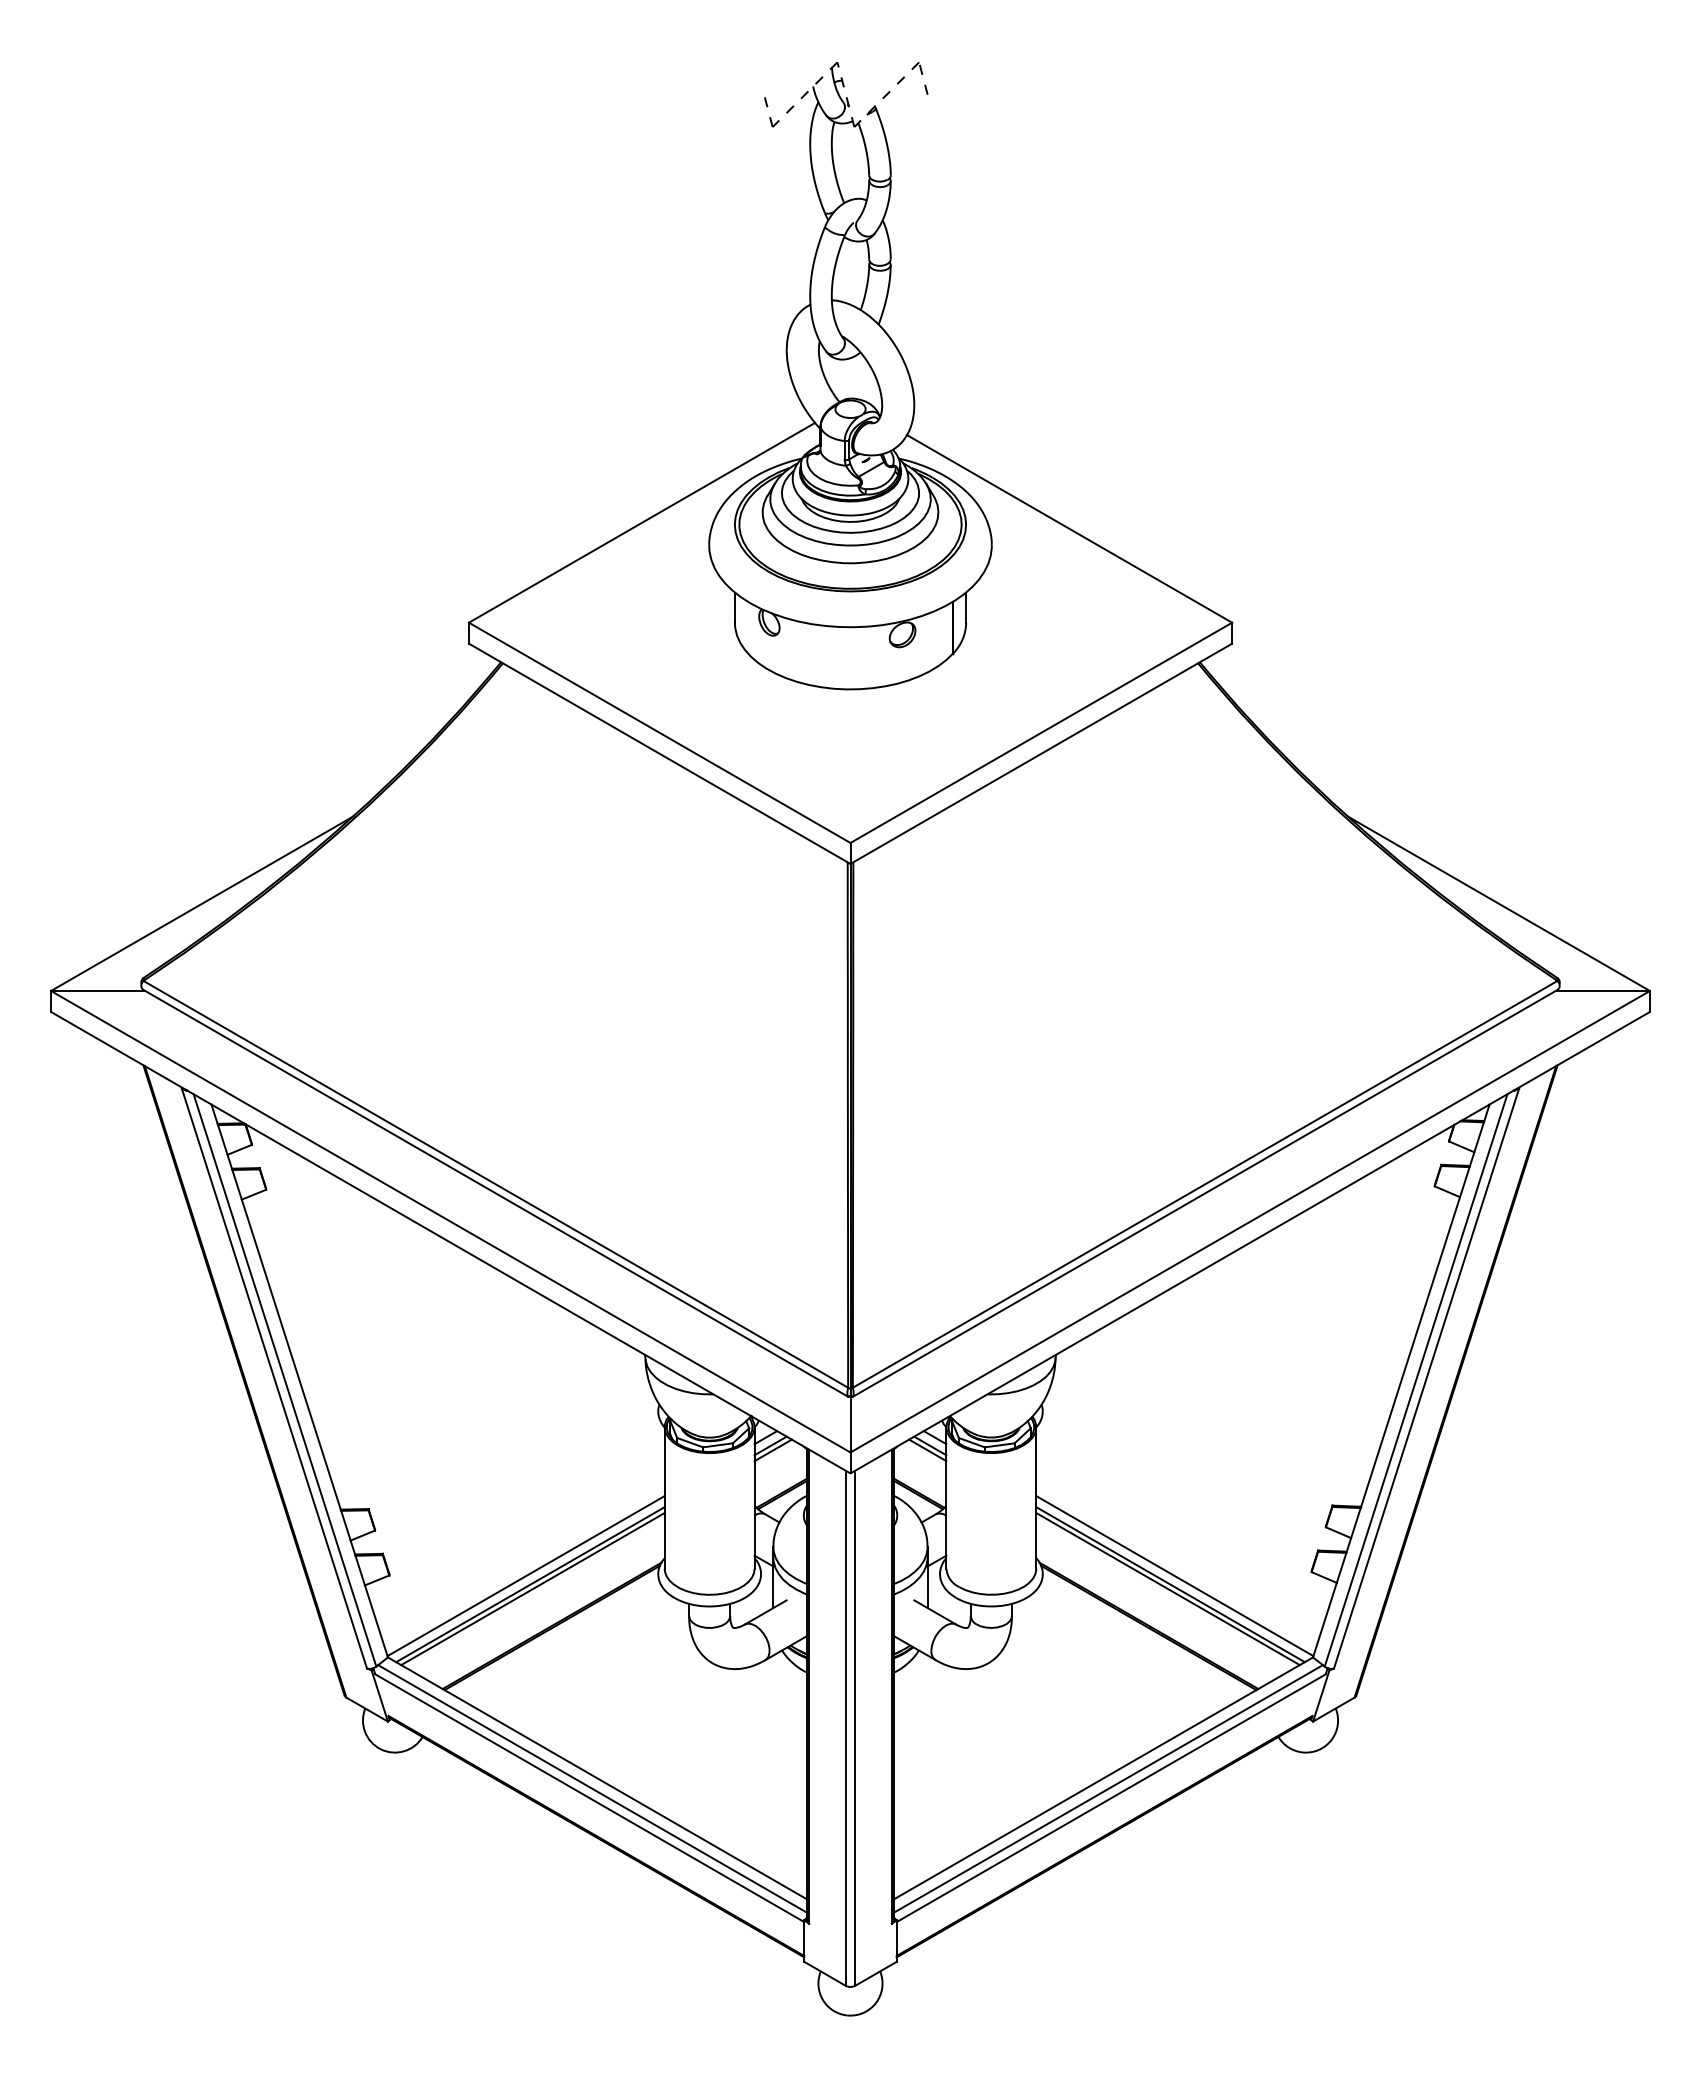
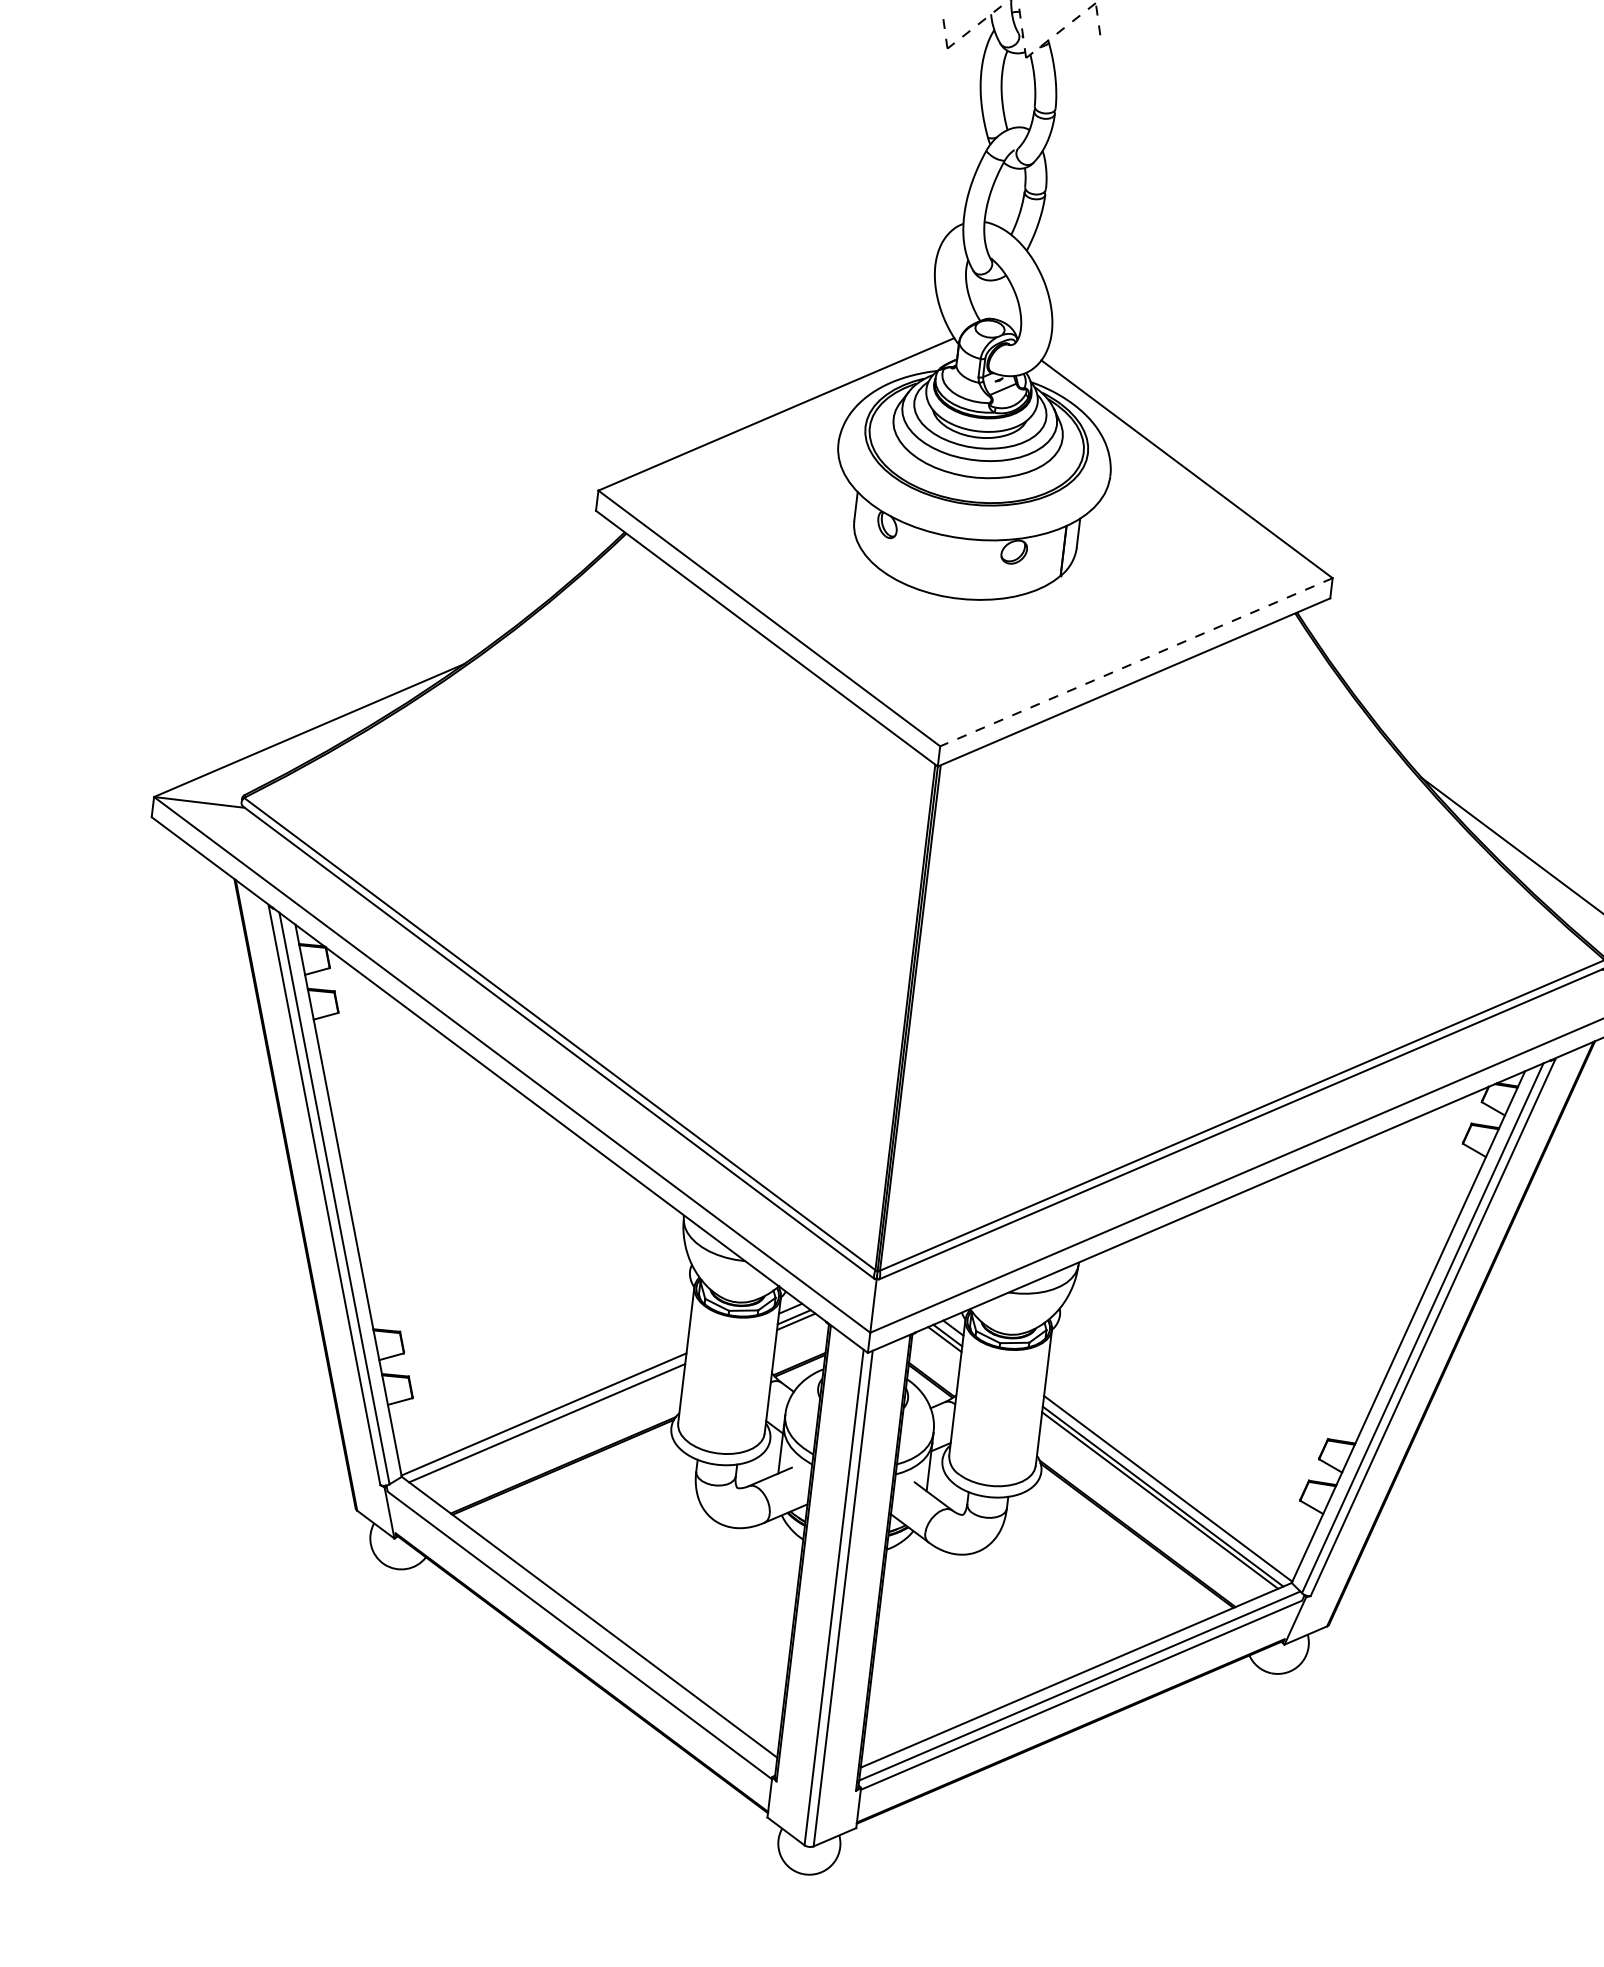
line: (1040, 733) -> (1135, 662), solid -> dashed
line: (532, 1589) -> (548, 1428), removed
line: (592, 1788) -> (583, 1626), removed

